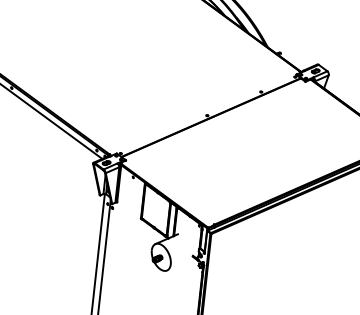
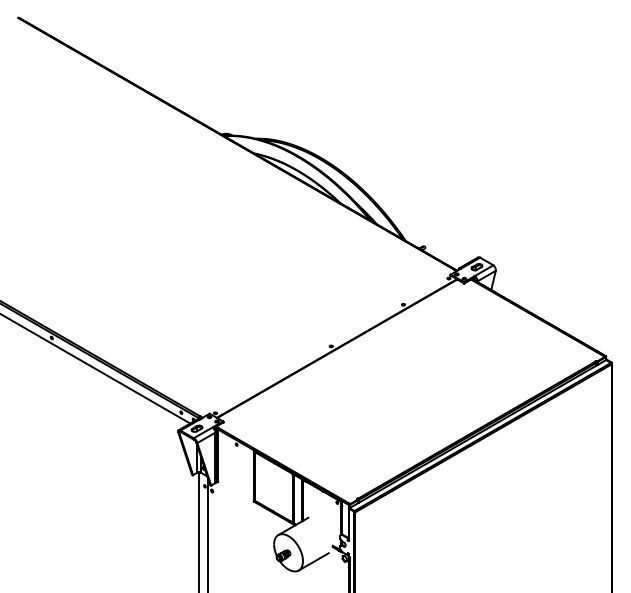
line: (178, 265) -> (313, 561), added

